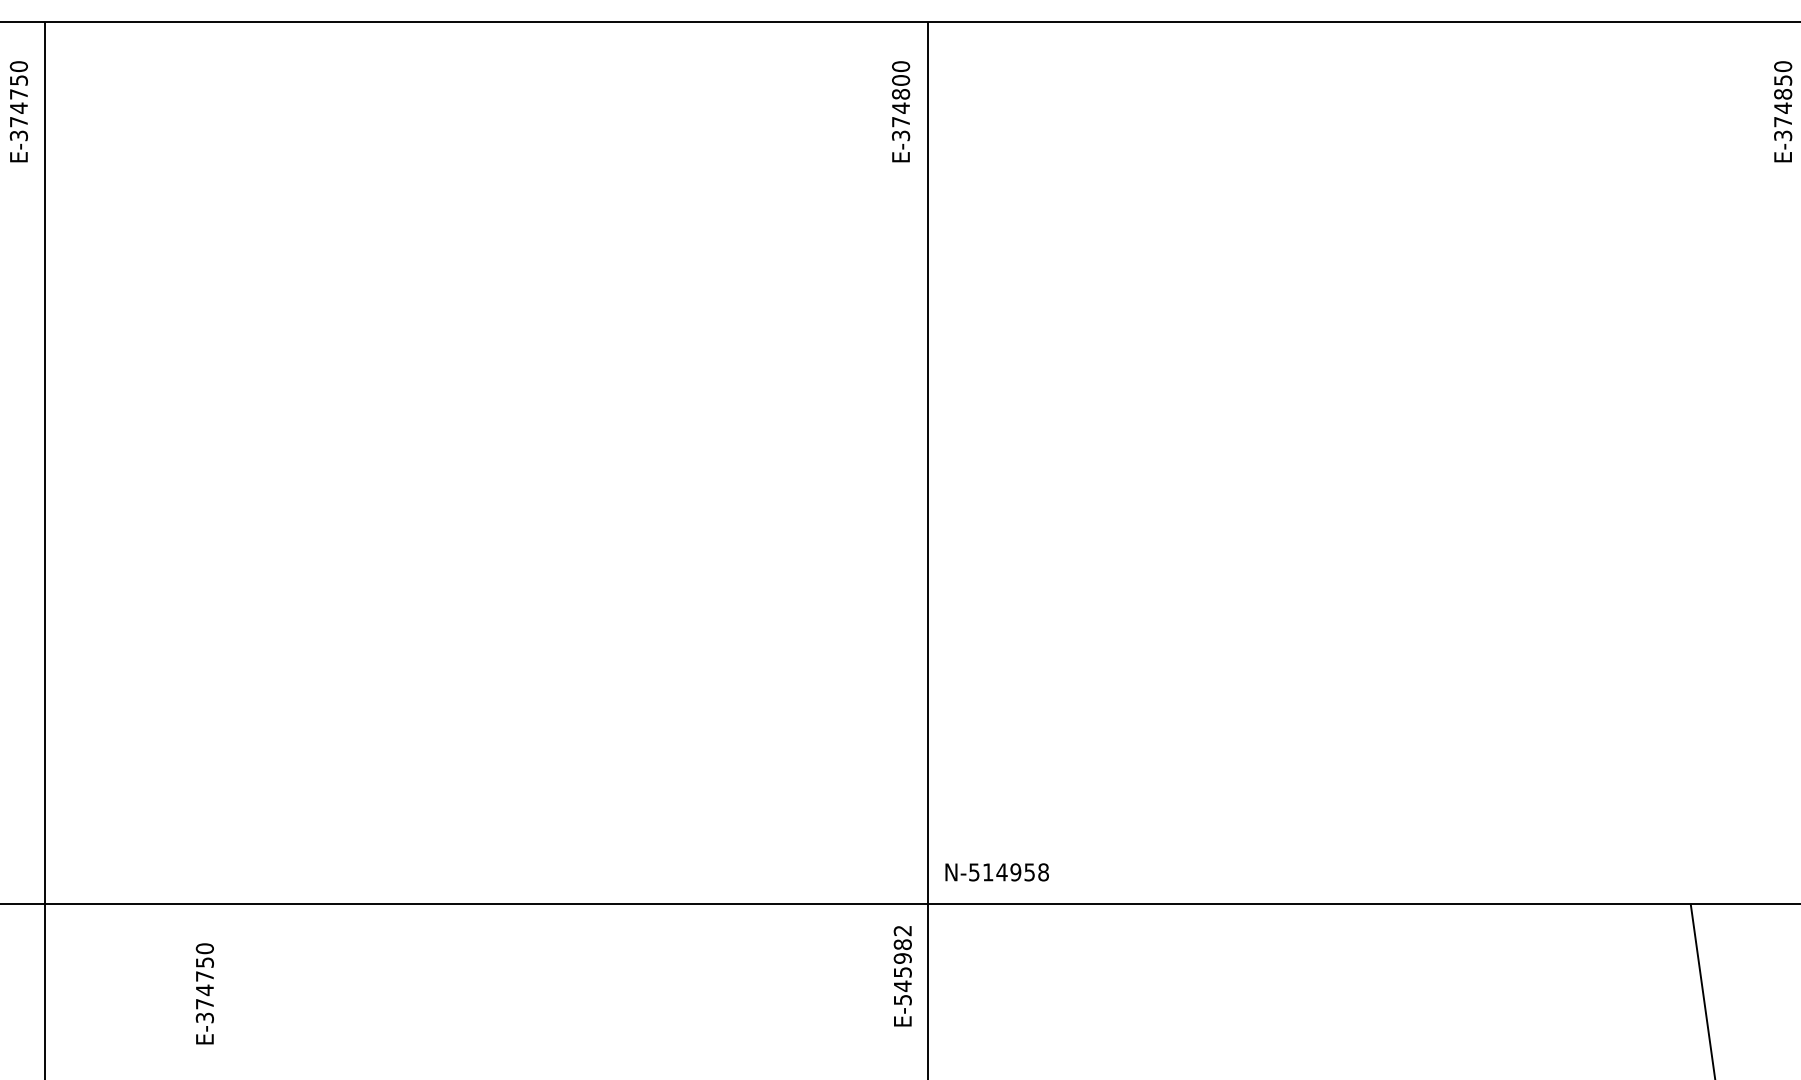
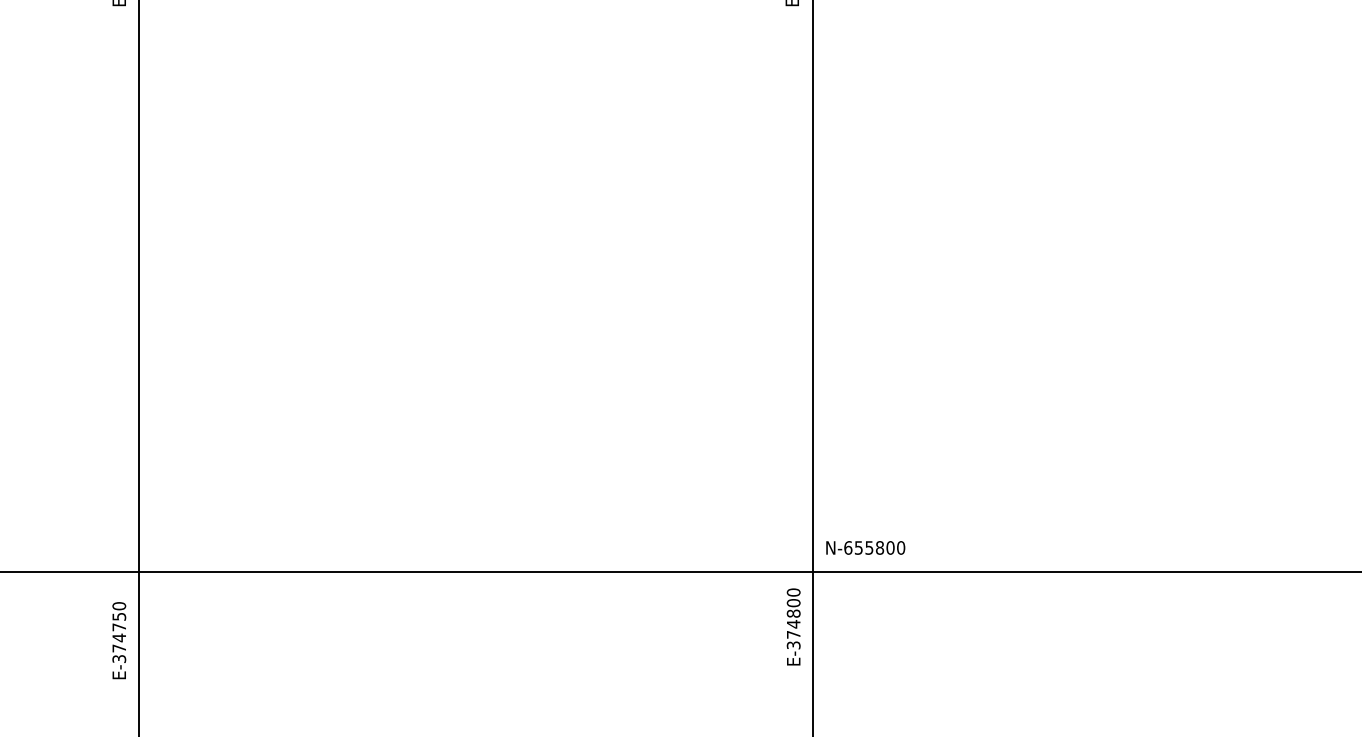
text: (1009, 872) -> (875, 548), N-514958 -> N-655800
text: (902, 964) -> (793, 618), E-545982 -> E-374800
text: (204, 993) -> (118, 640), moved

